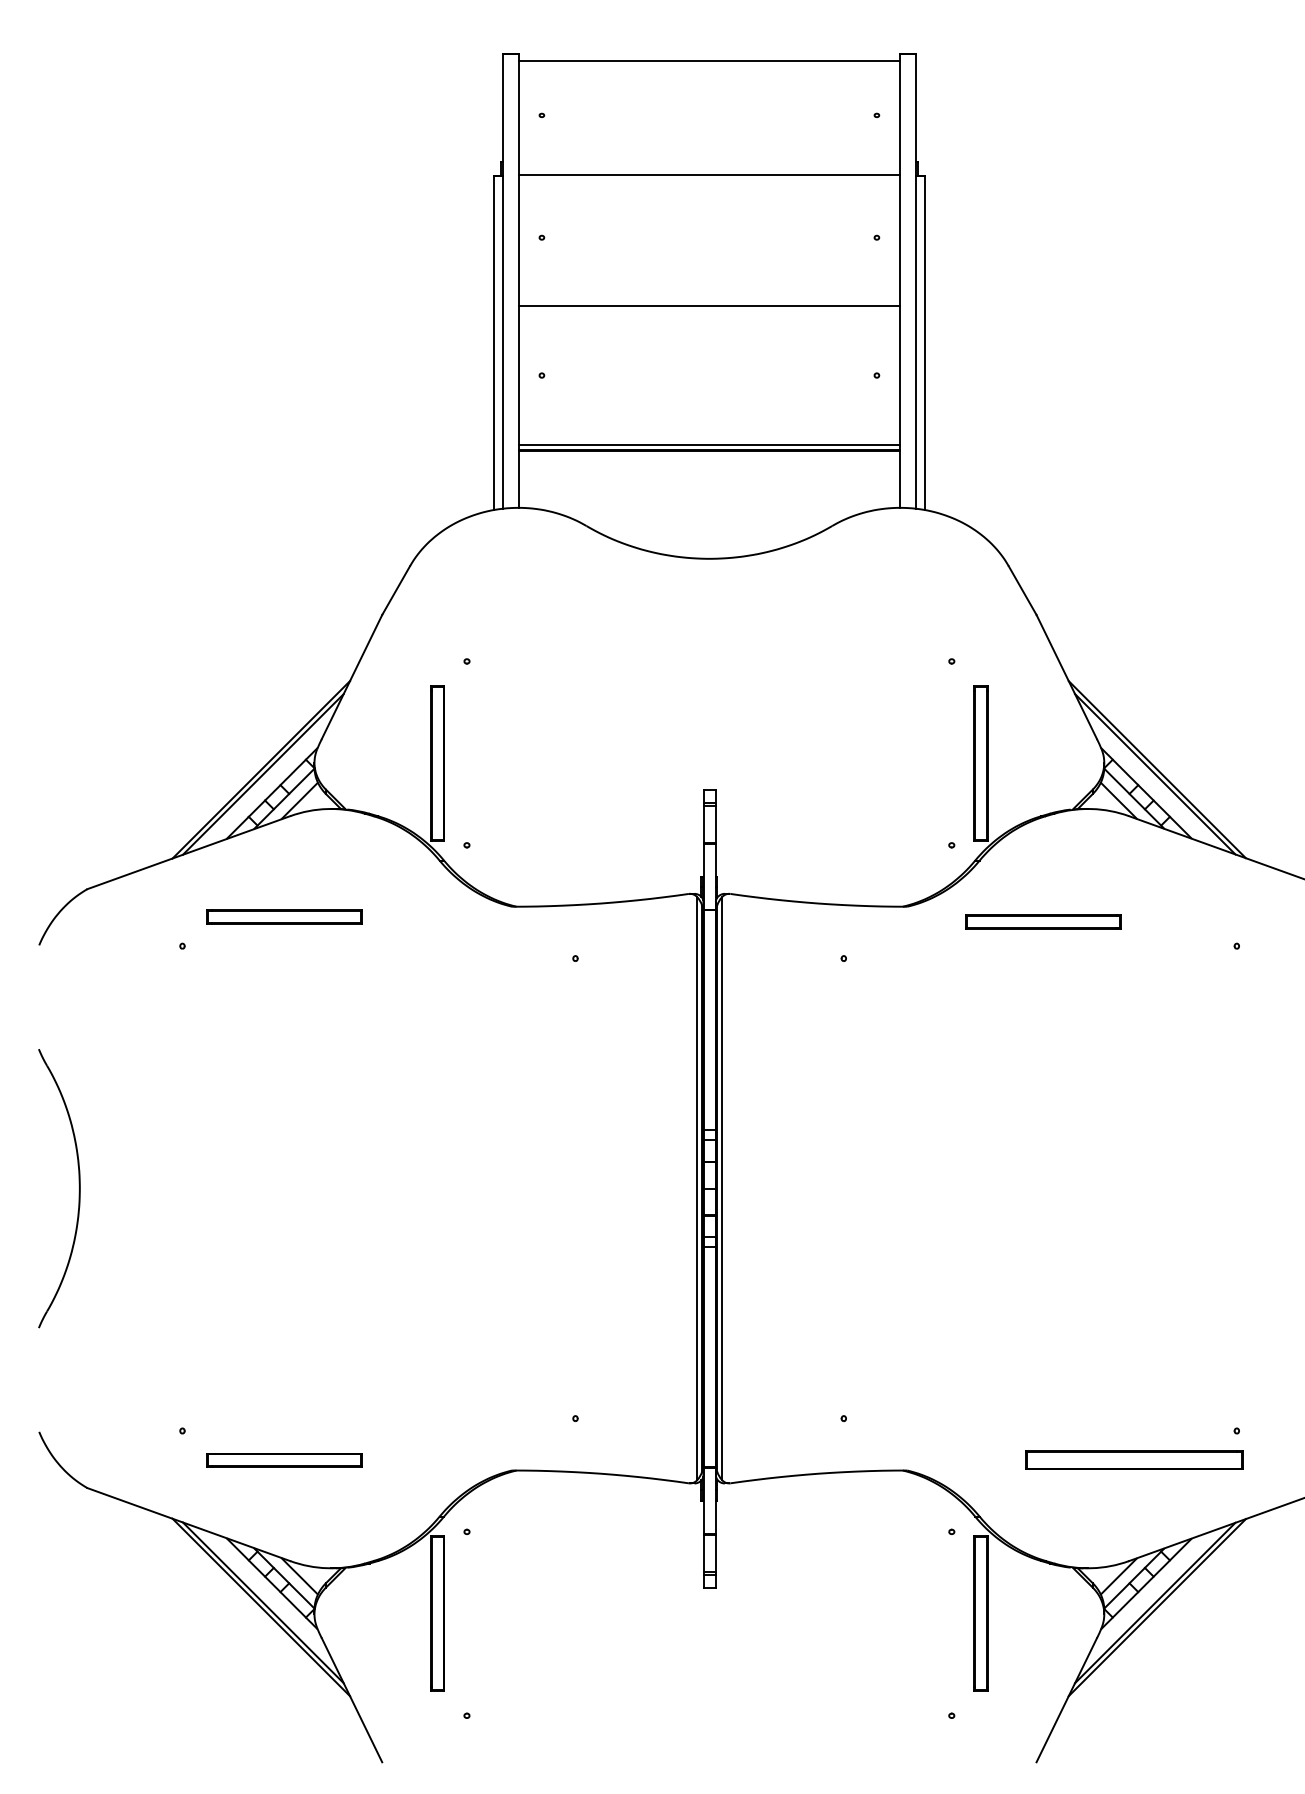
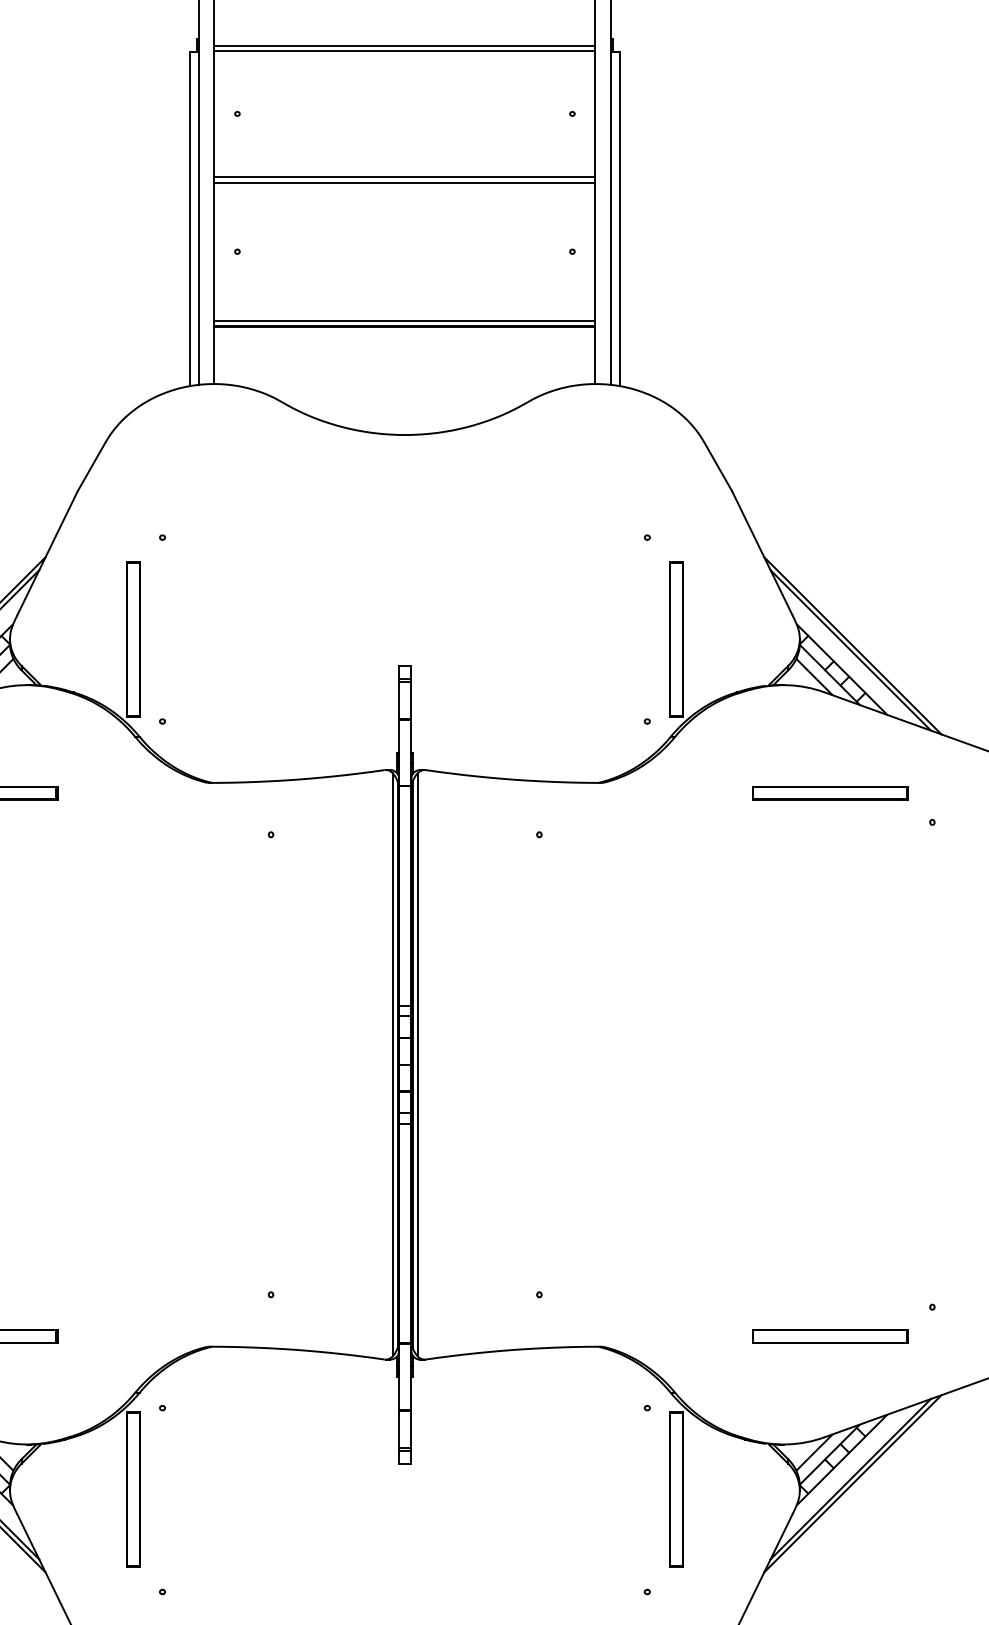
line: (708, 169) -> (404, 45), added
line: (708, 300) -> (404, 176), added
part: (1043, 921) -> (830, 792), moved
part: (1134, 1460) -> (830, 1336), size x0.71

